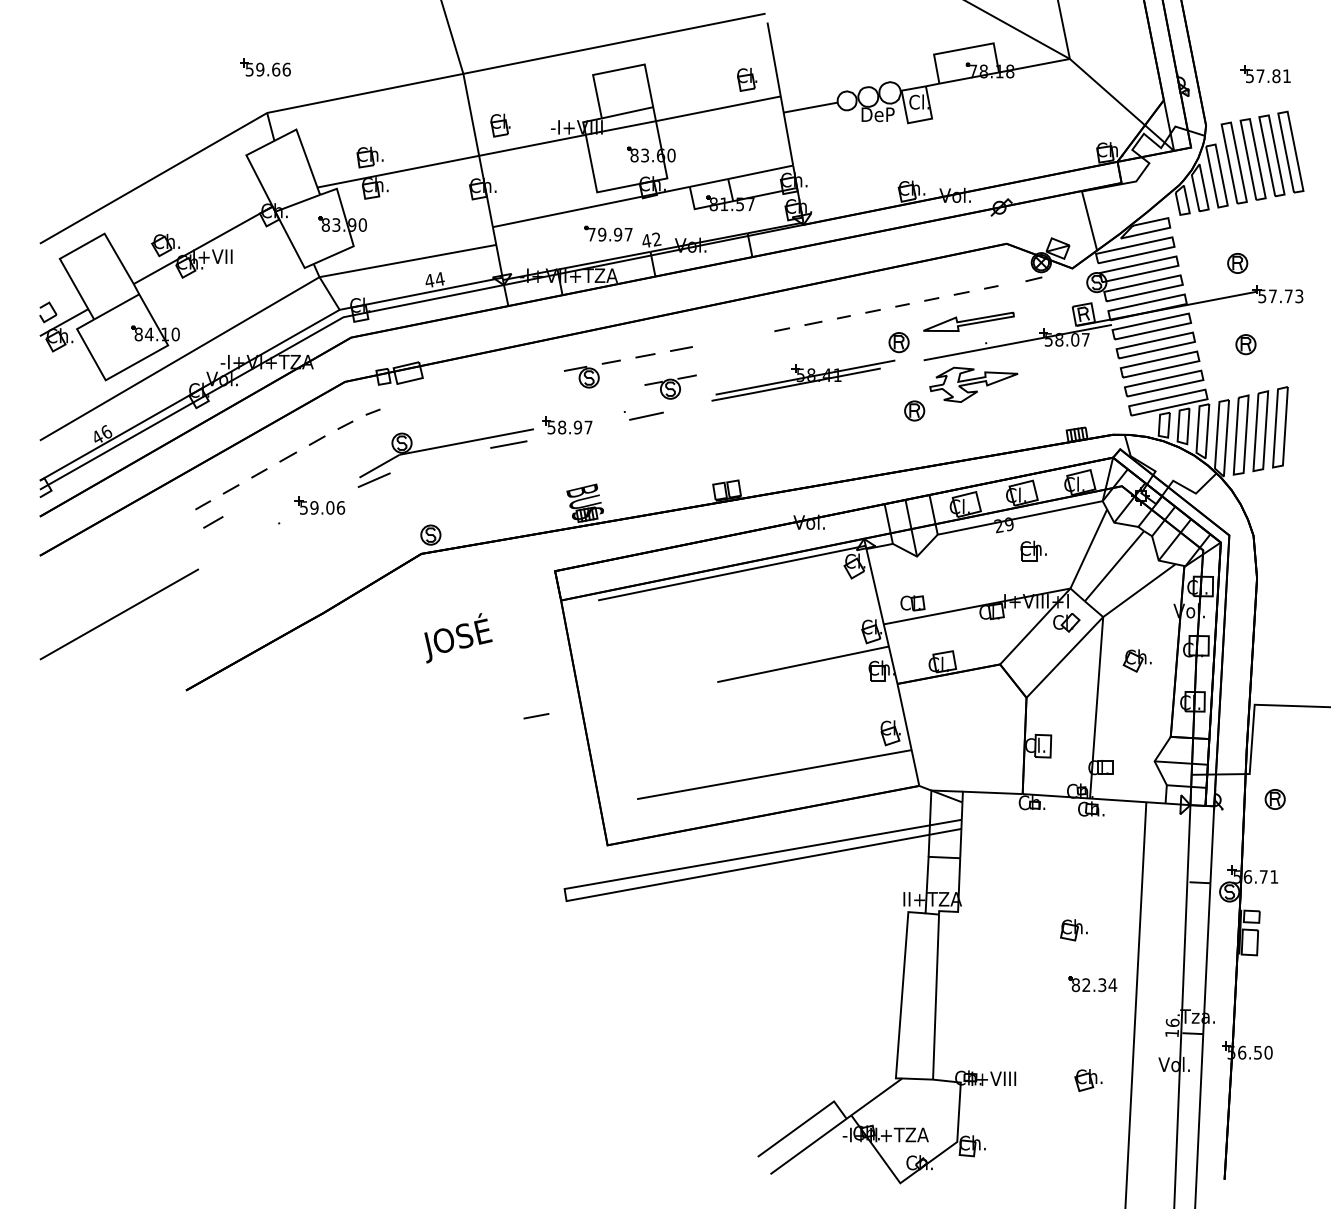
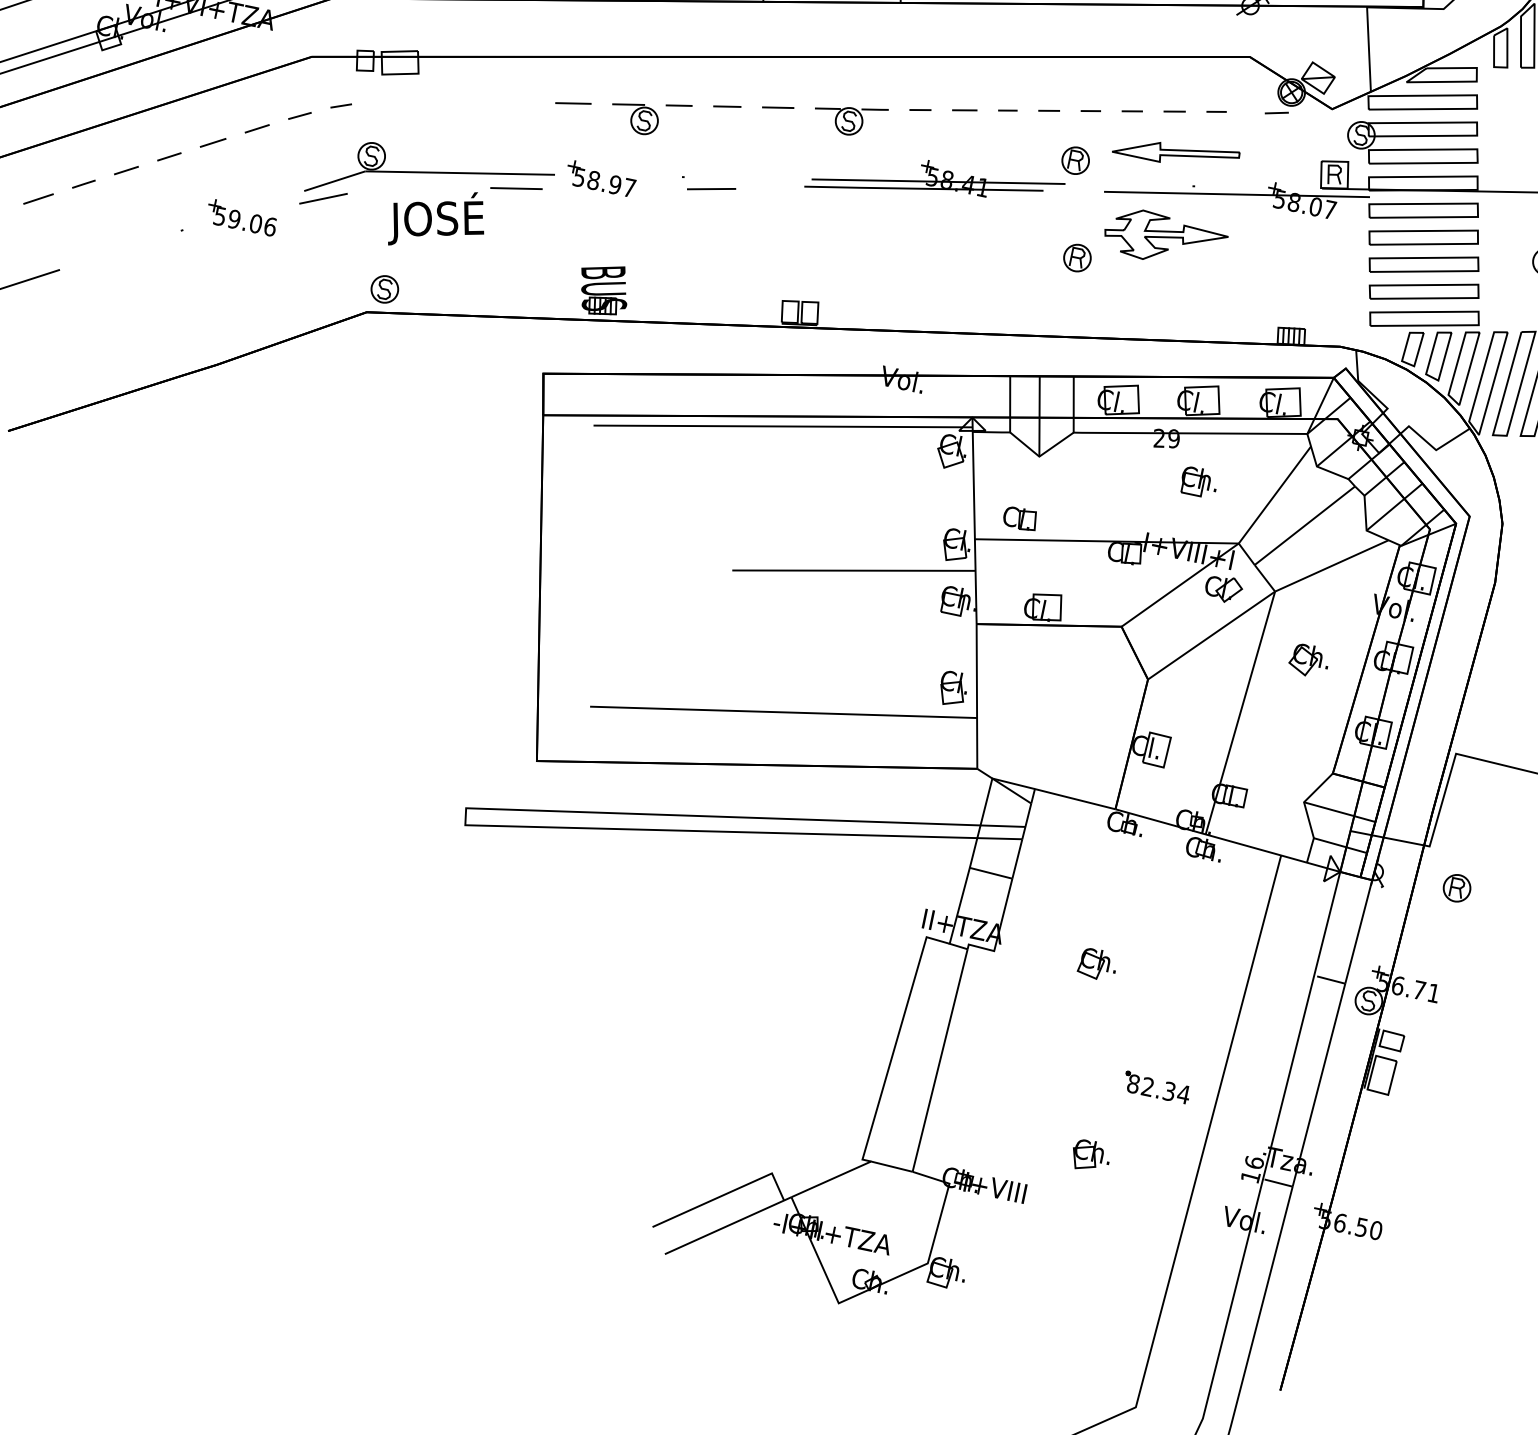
part: (670, 386) -> (849, 117), moved
line: (213, 522) -> (38, 199), moved
text: (458, 638) -> (438, 220), moved
line: (536, 716) -> (573, 103), moved
part: (1073, 930) -> (1096, 964), moved
part: (1088, 1080) -> (1090, 1156), moved

